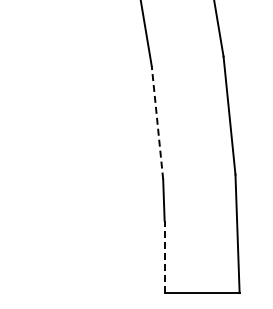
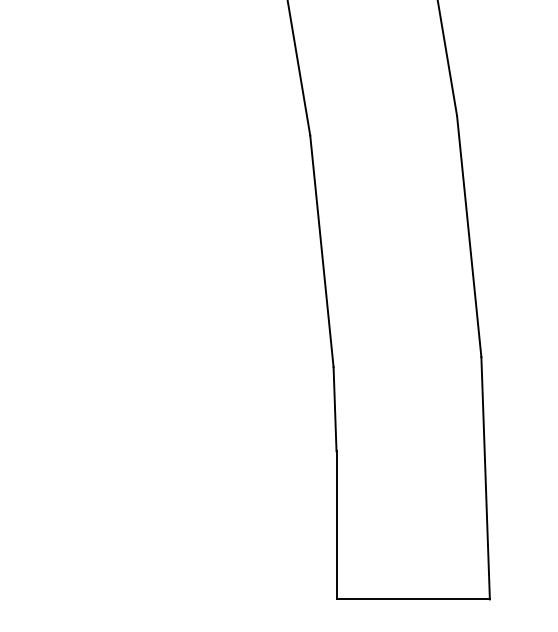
line: (157, 122) -> (321, 250), dashed -> solid
line: (164, 256) -> (336, 524), dashed -> solid

